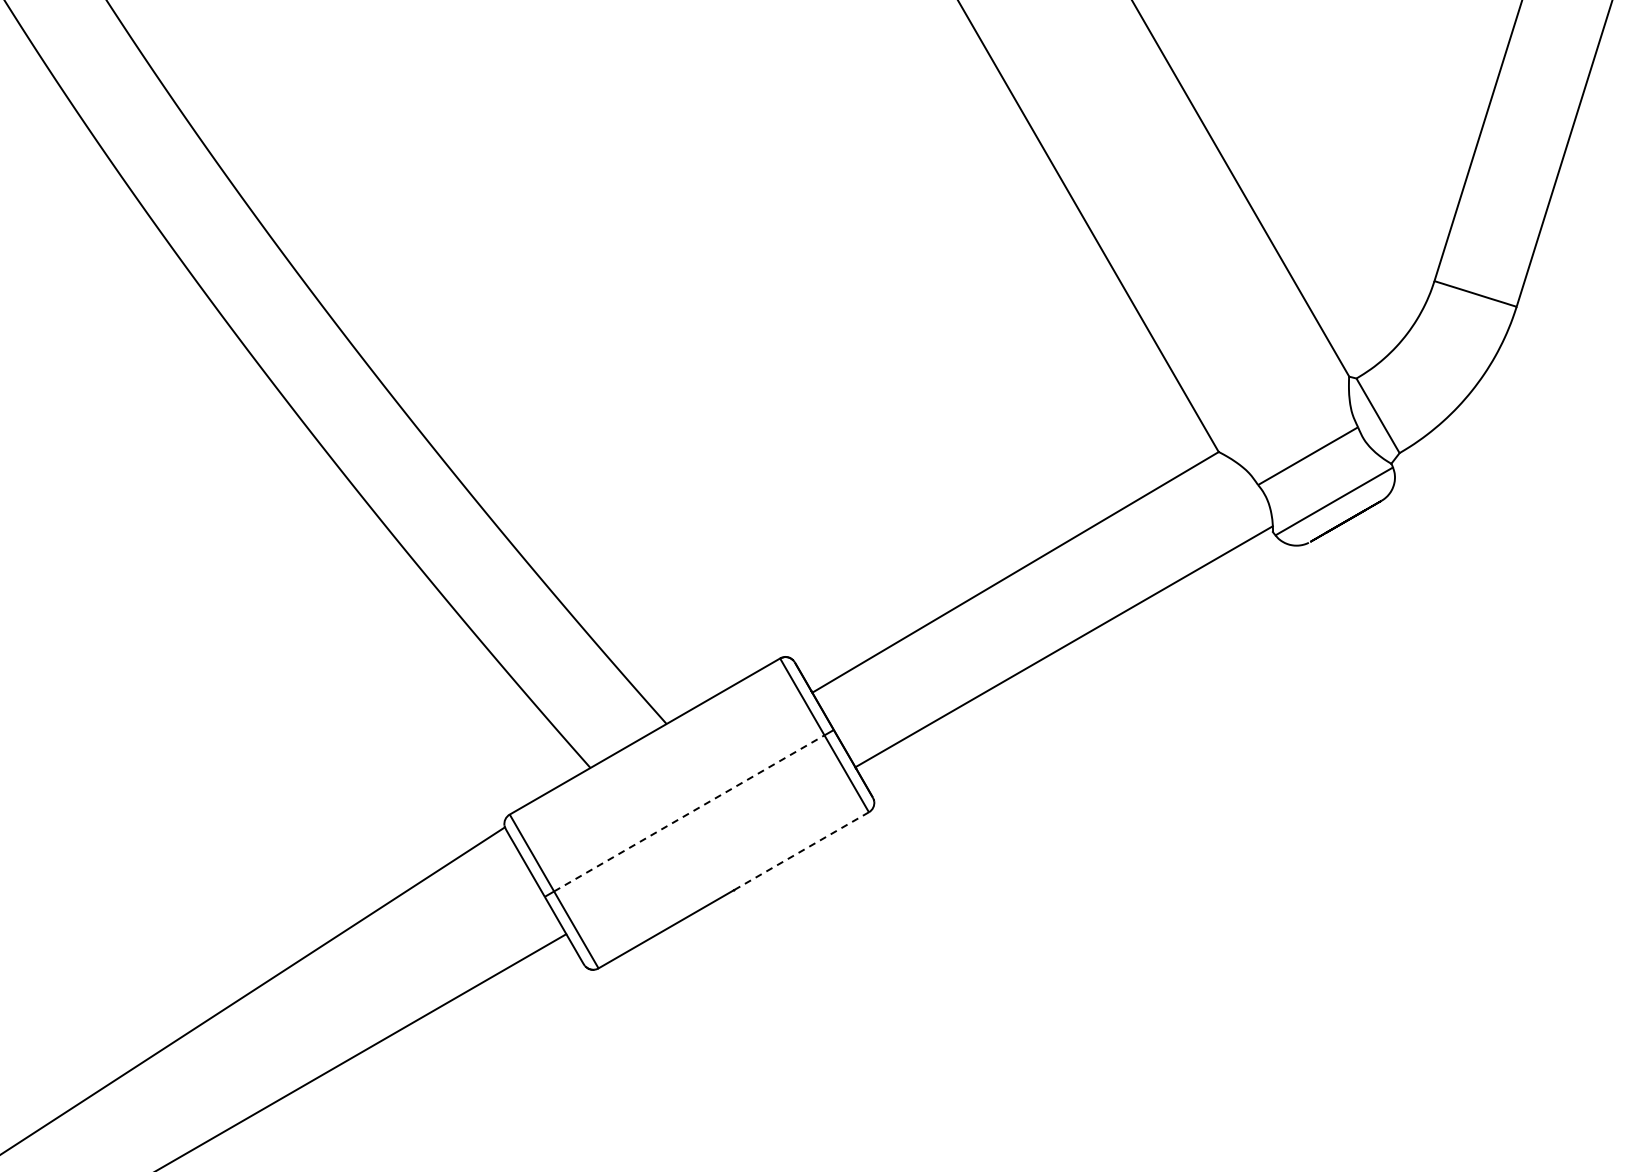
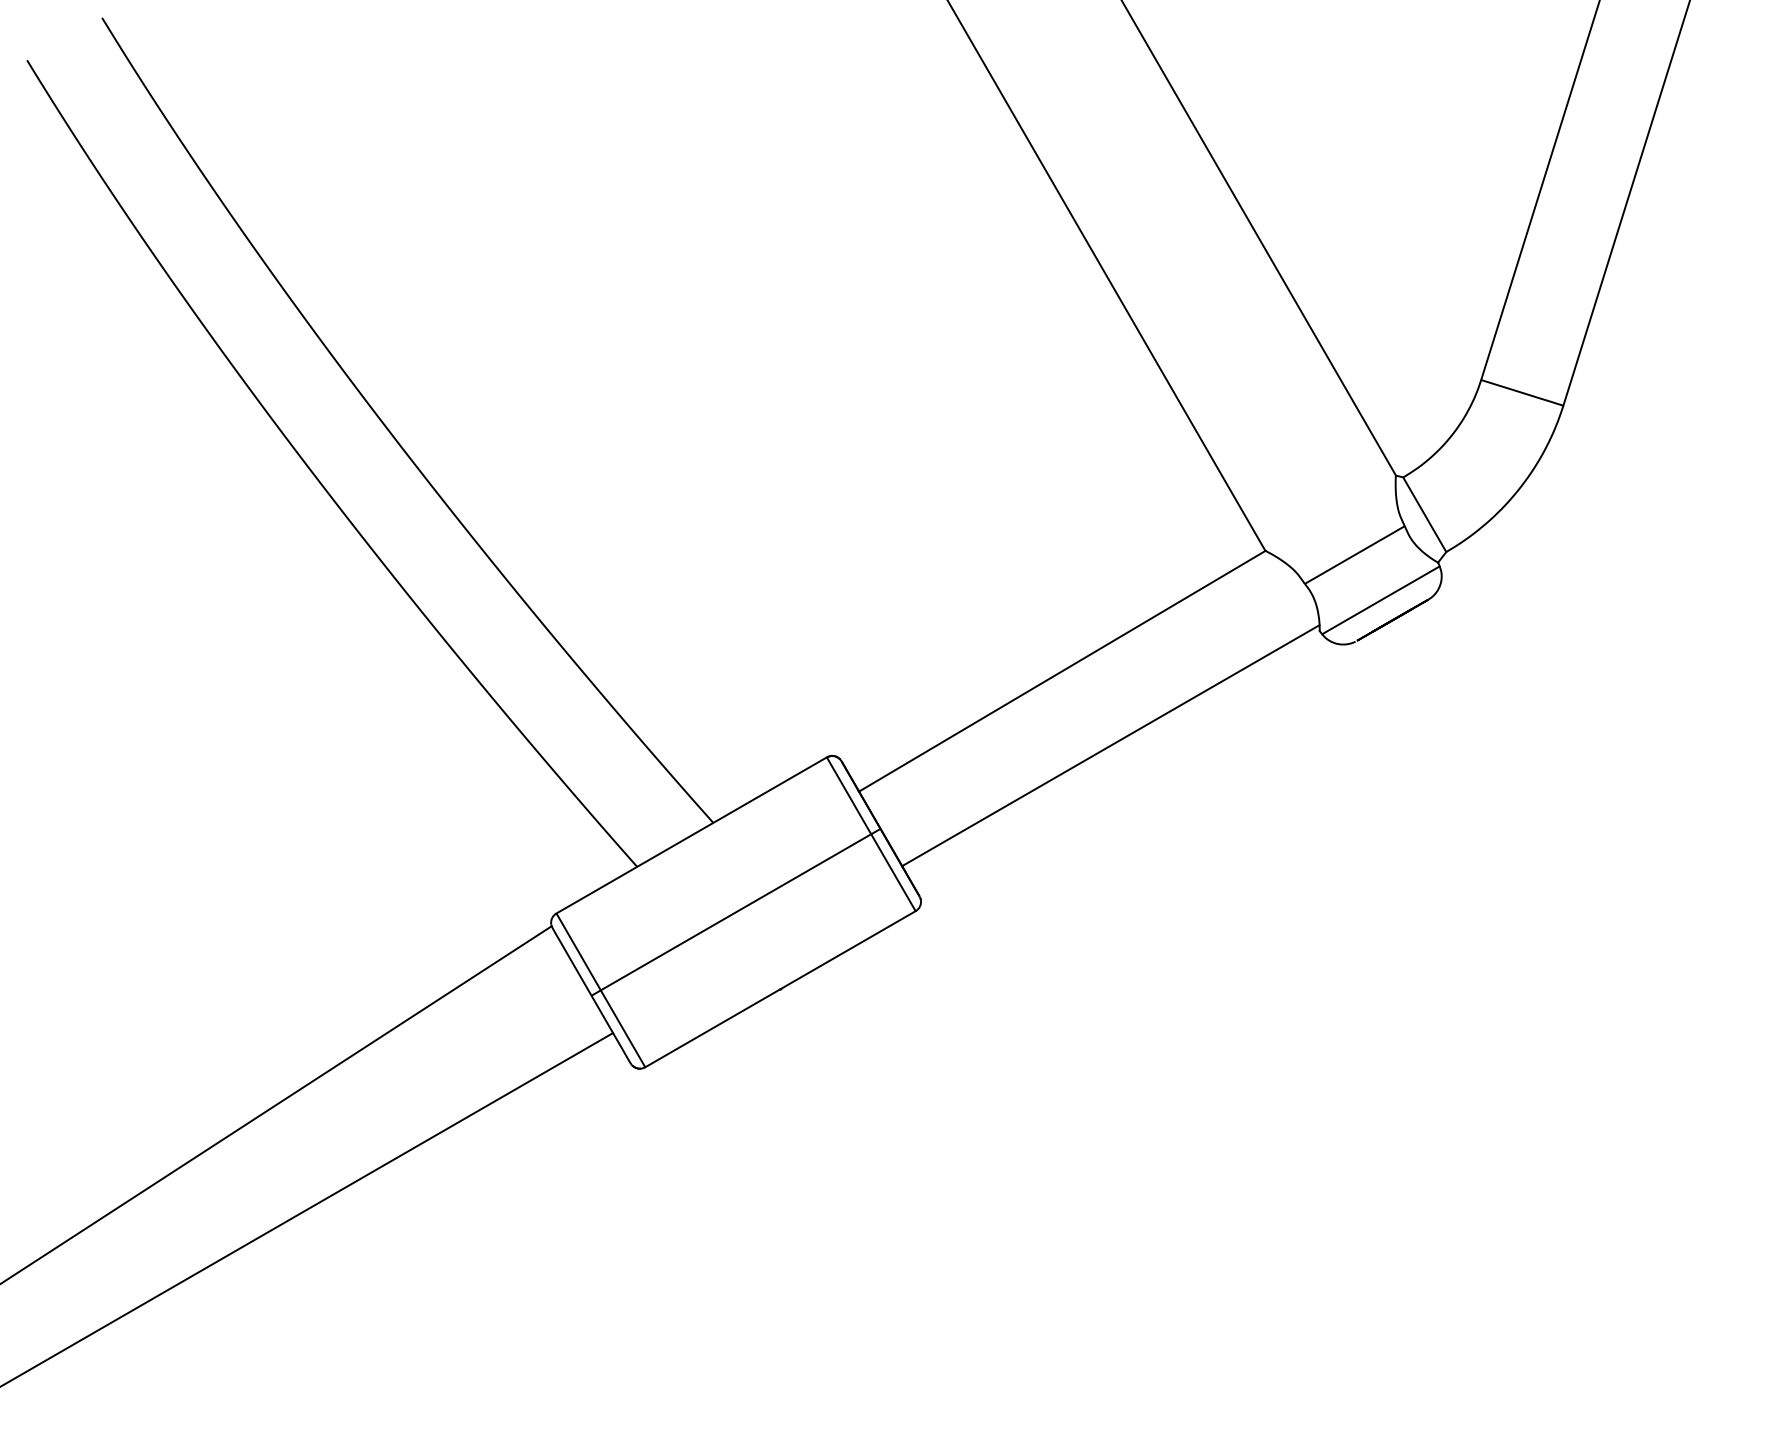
line: (689, 813) -> (736, 912), dashed -> solid
line: (800, 851) -> (847, 950), dashed -> solid

